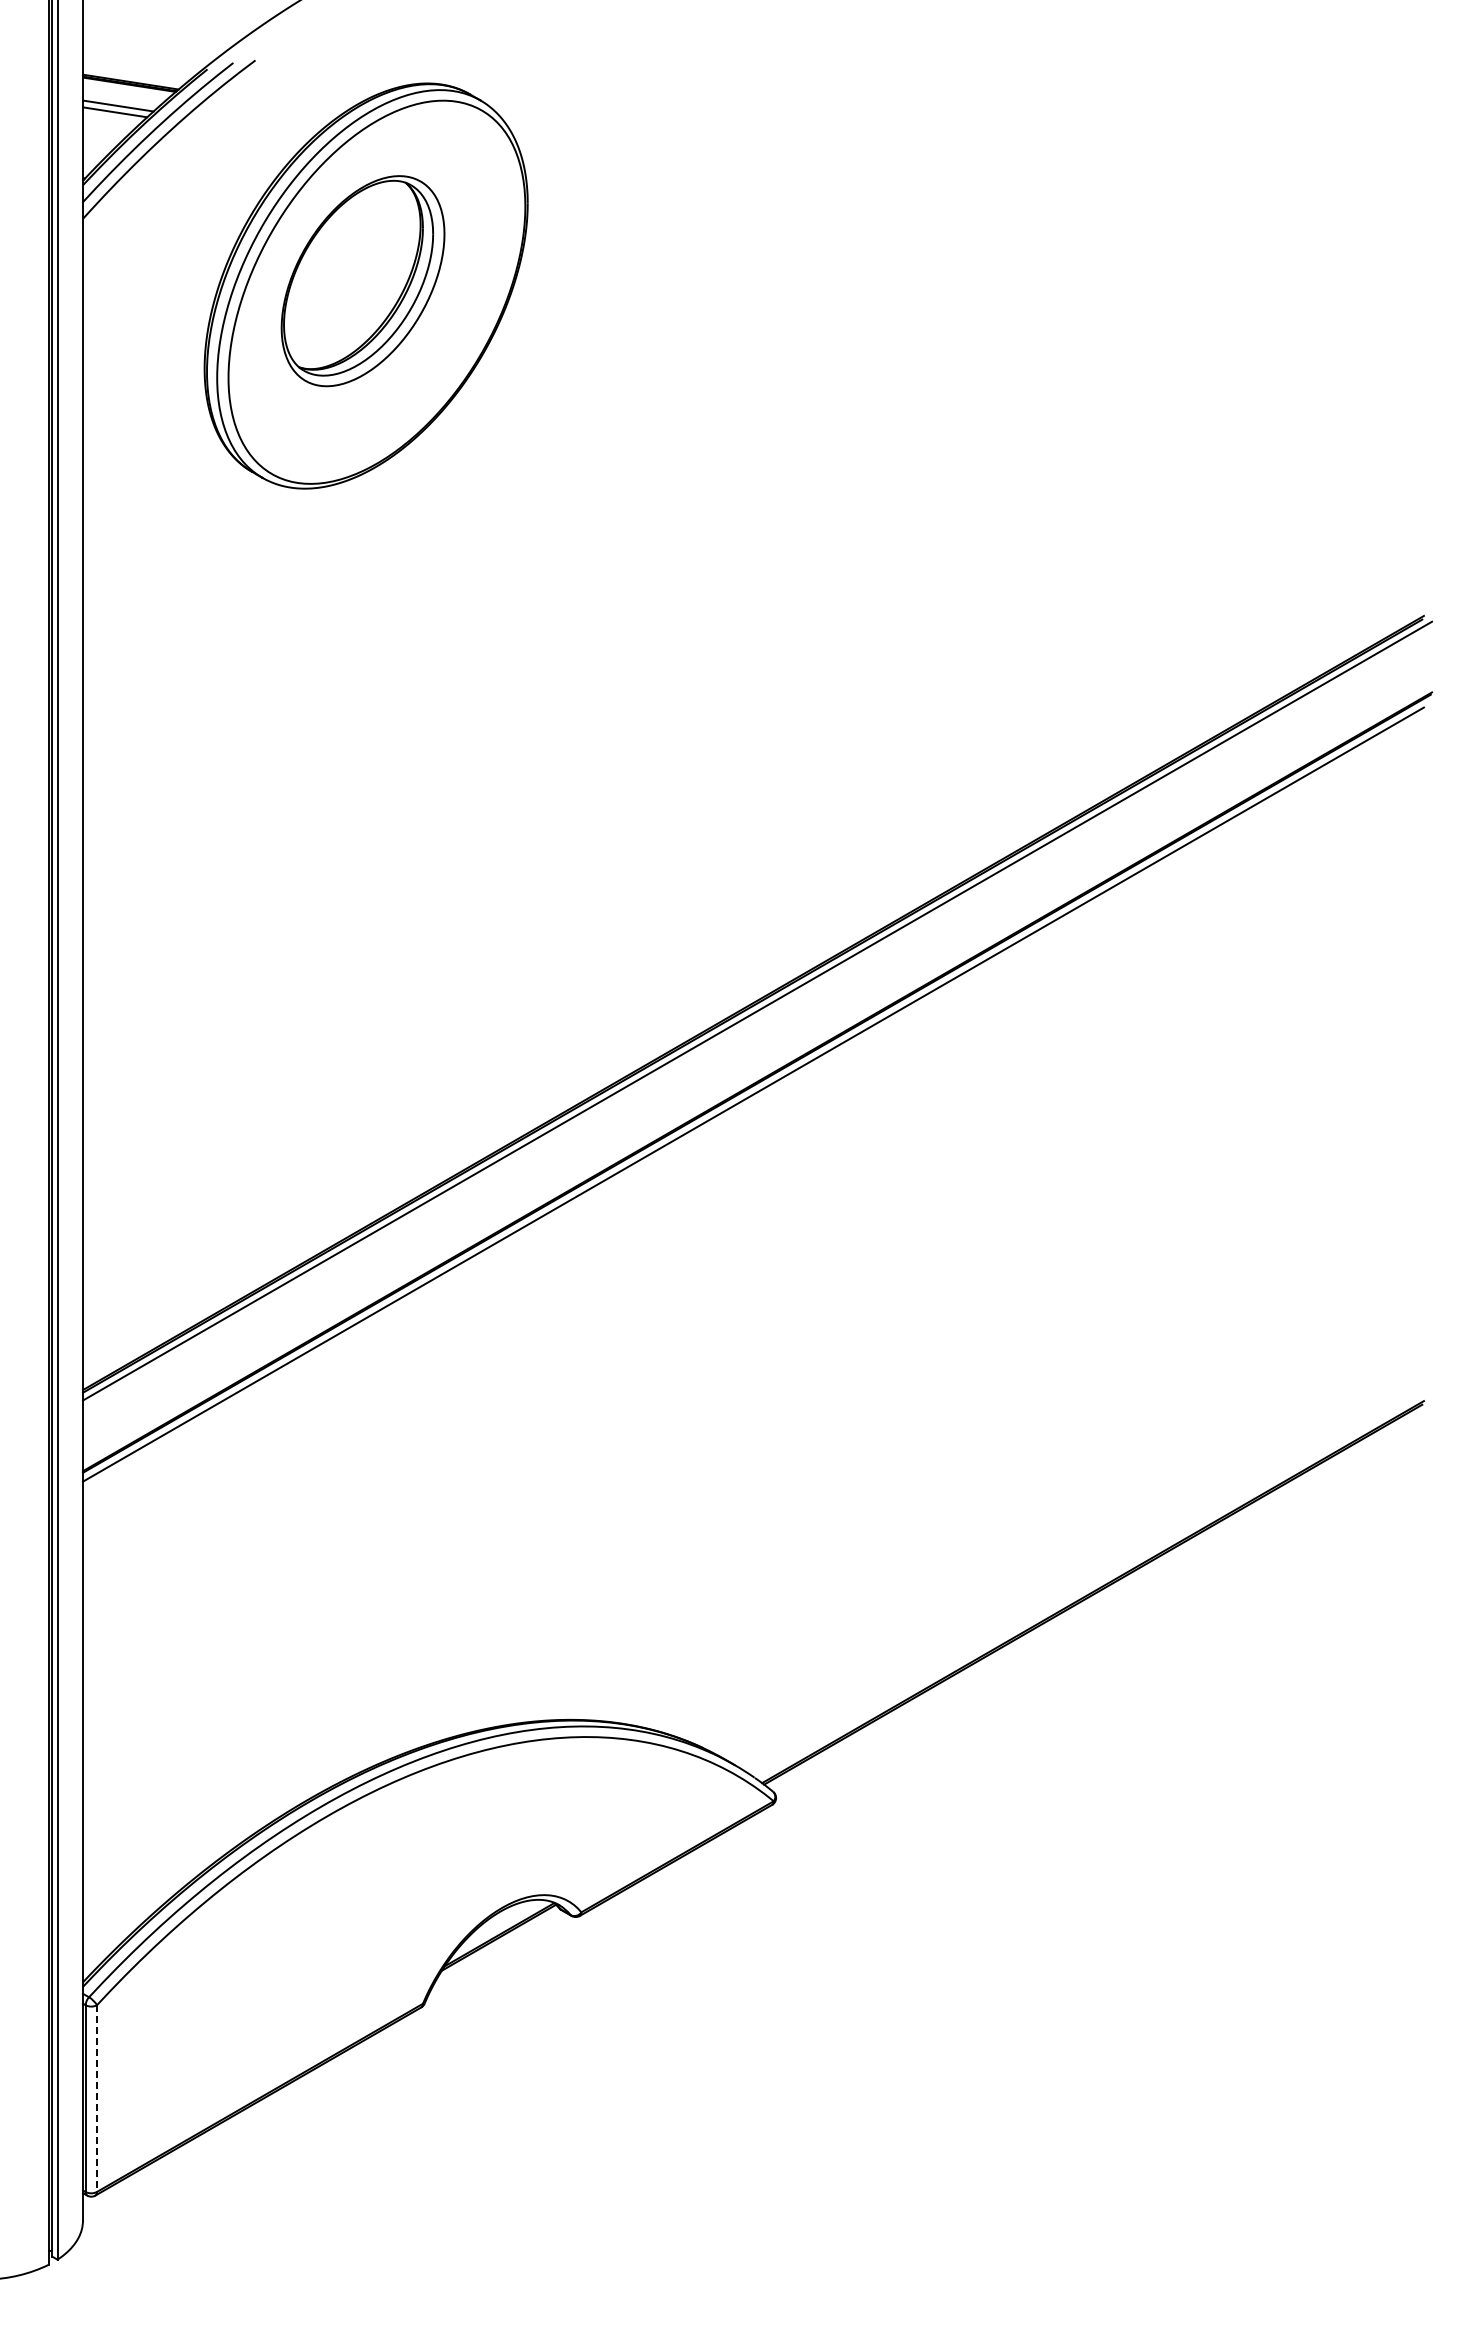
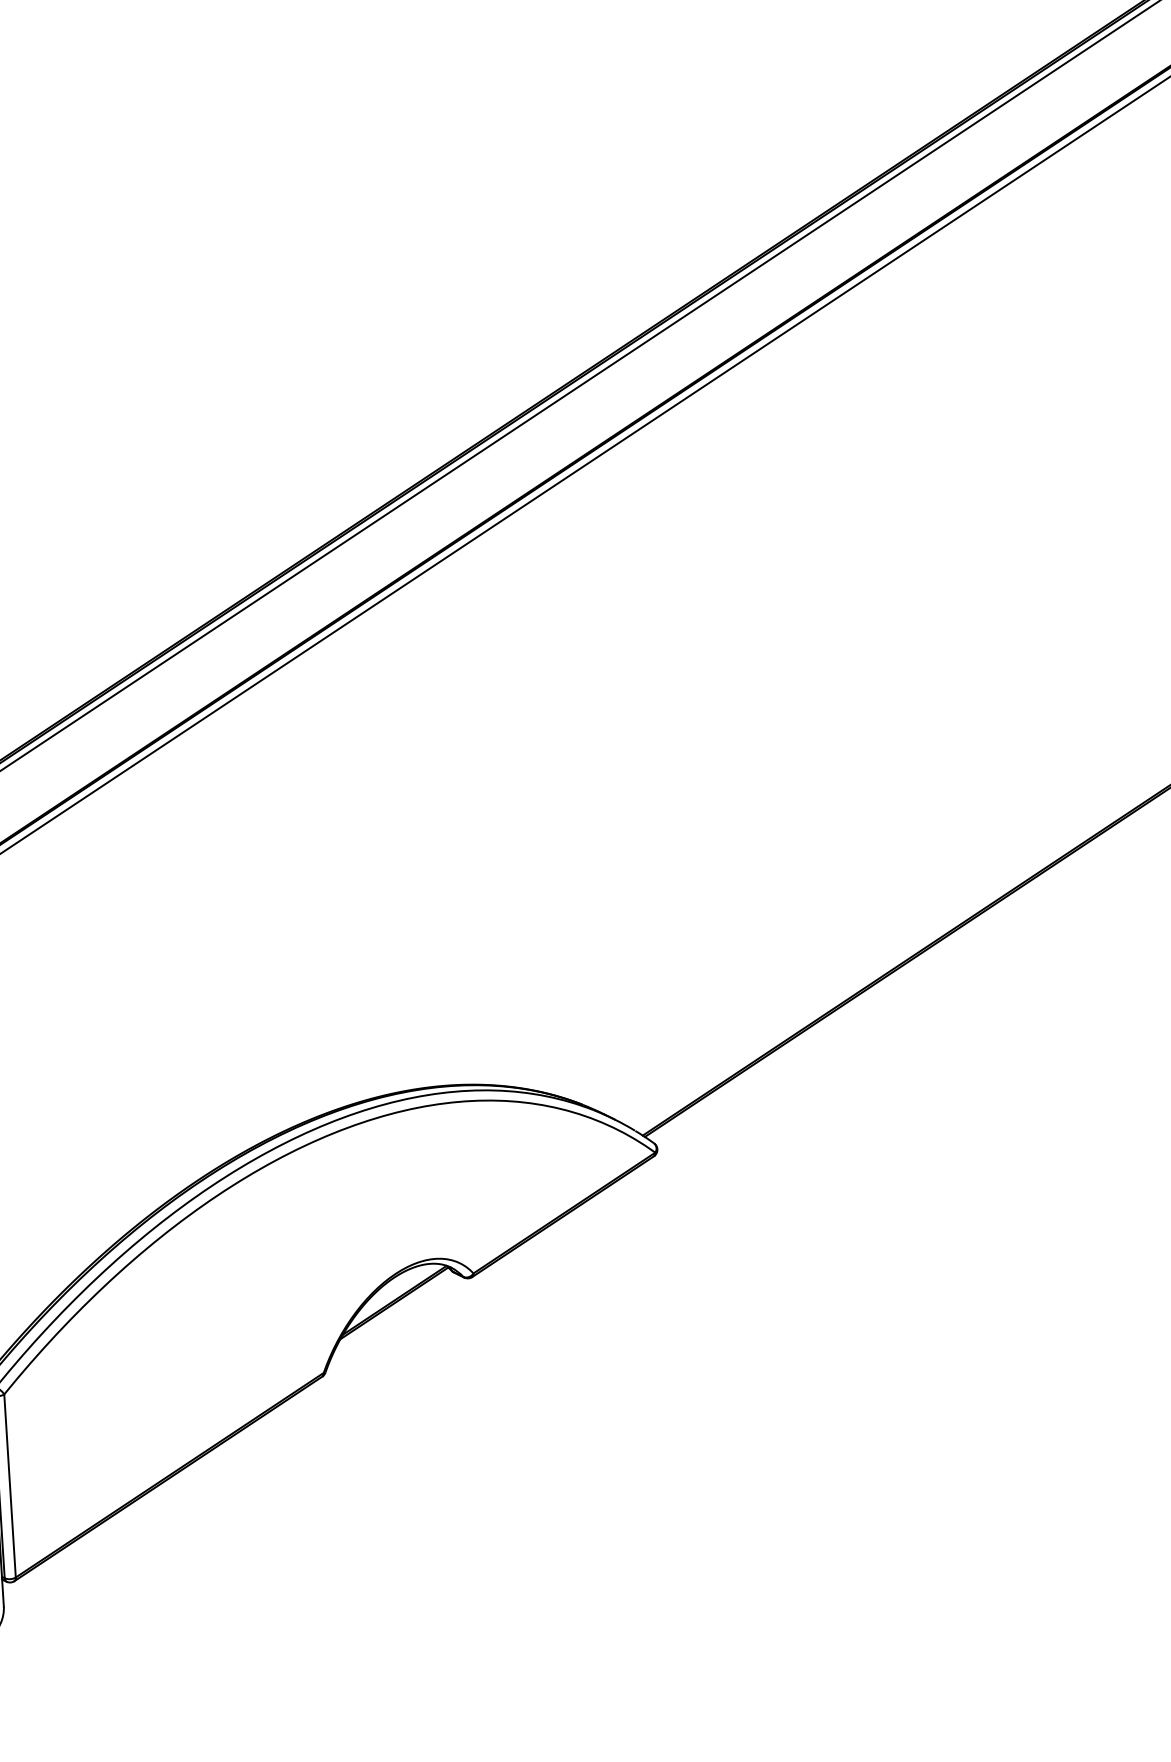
line: (97, 2099) -> (10, 1486), dashed -> solid

